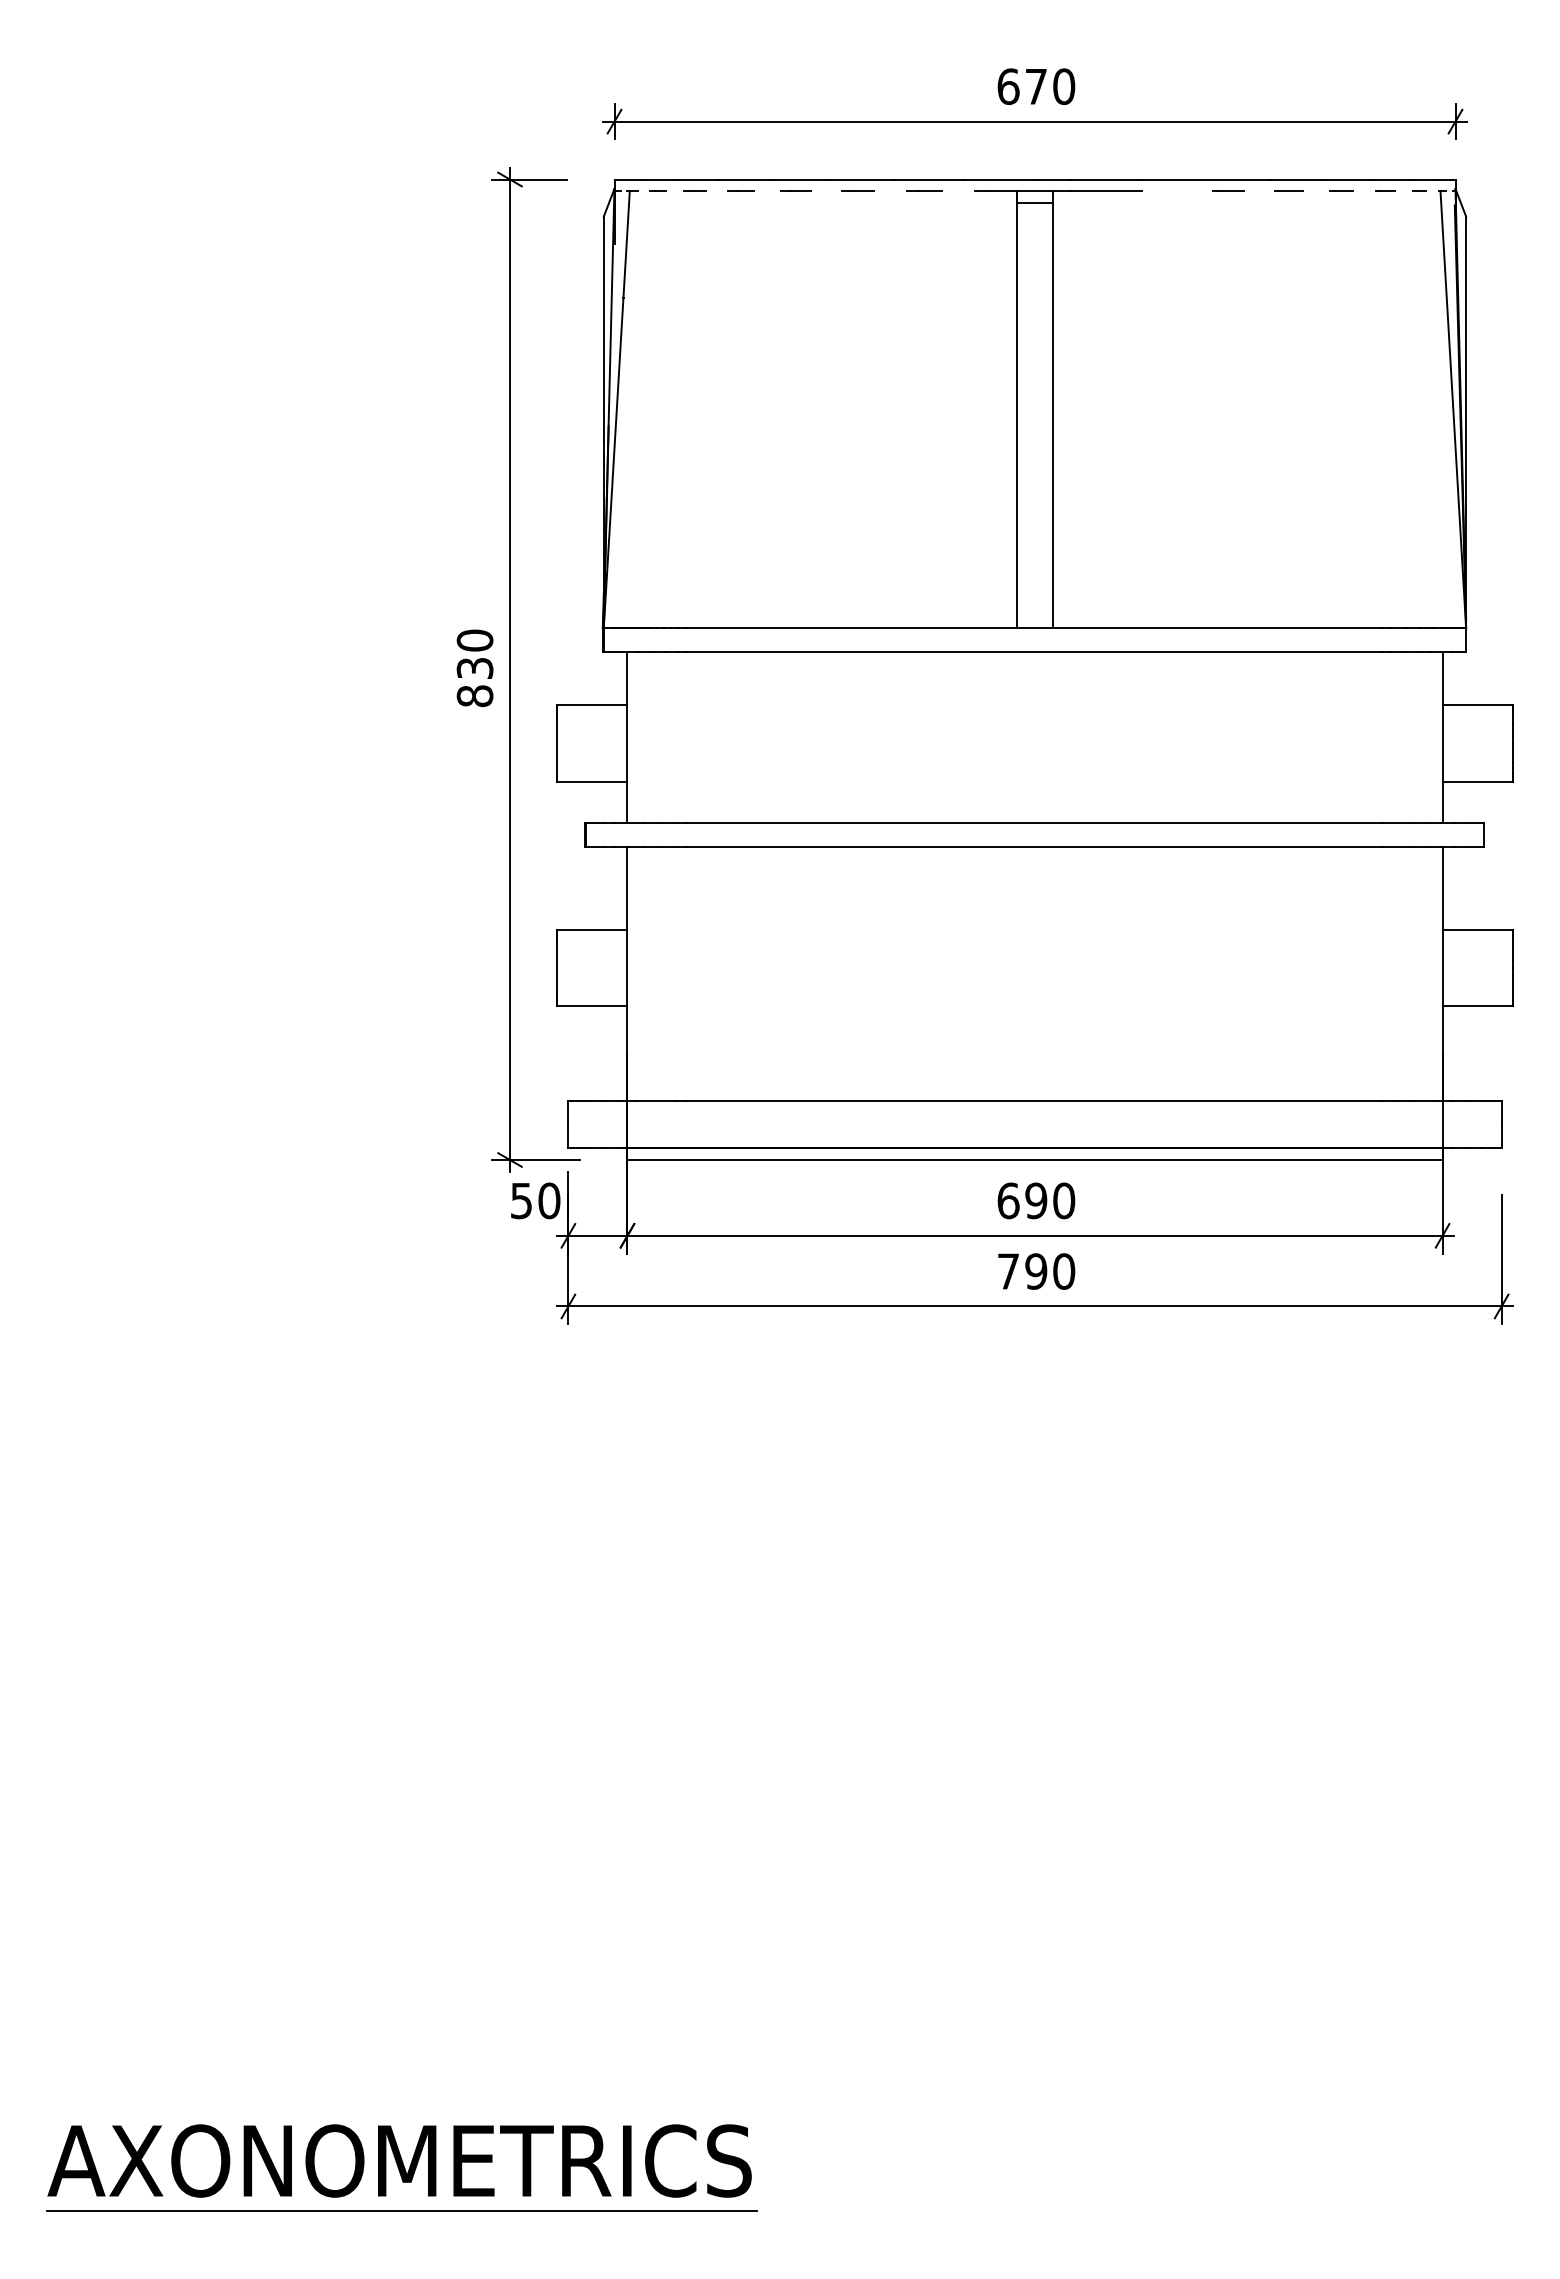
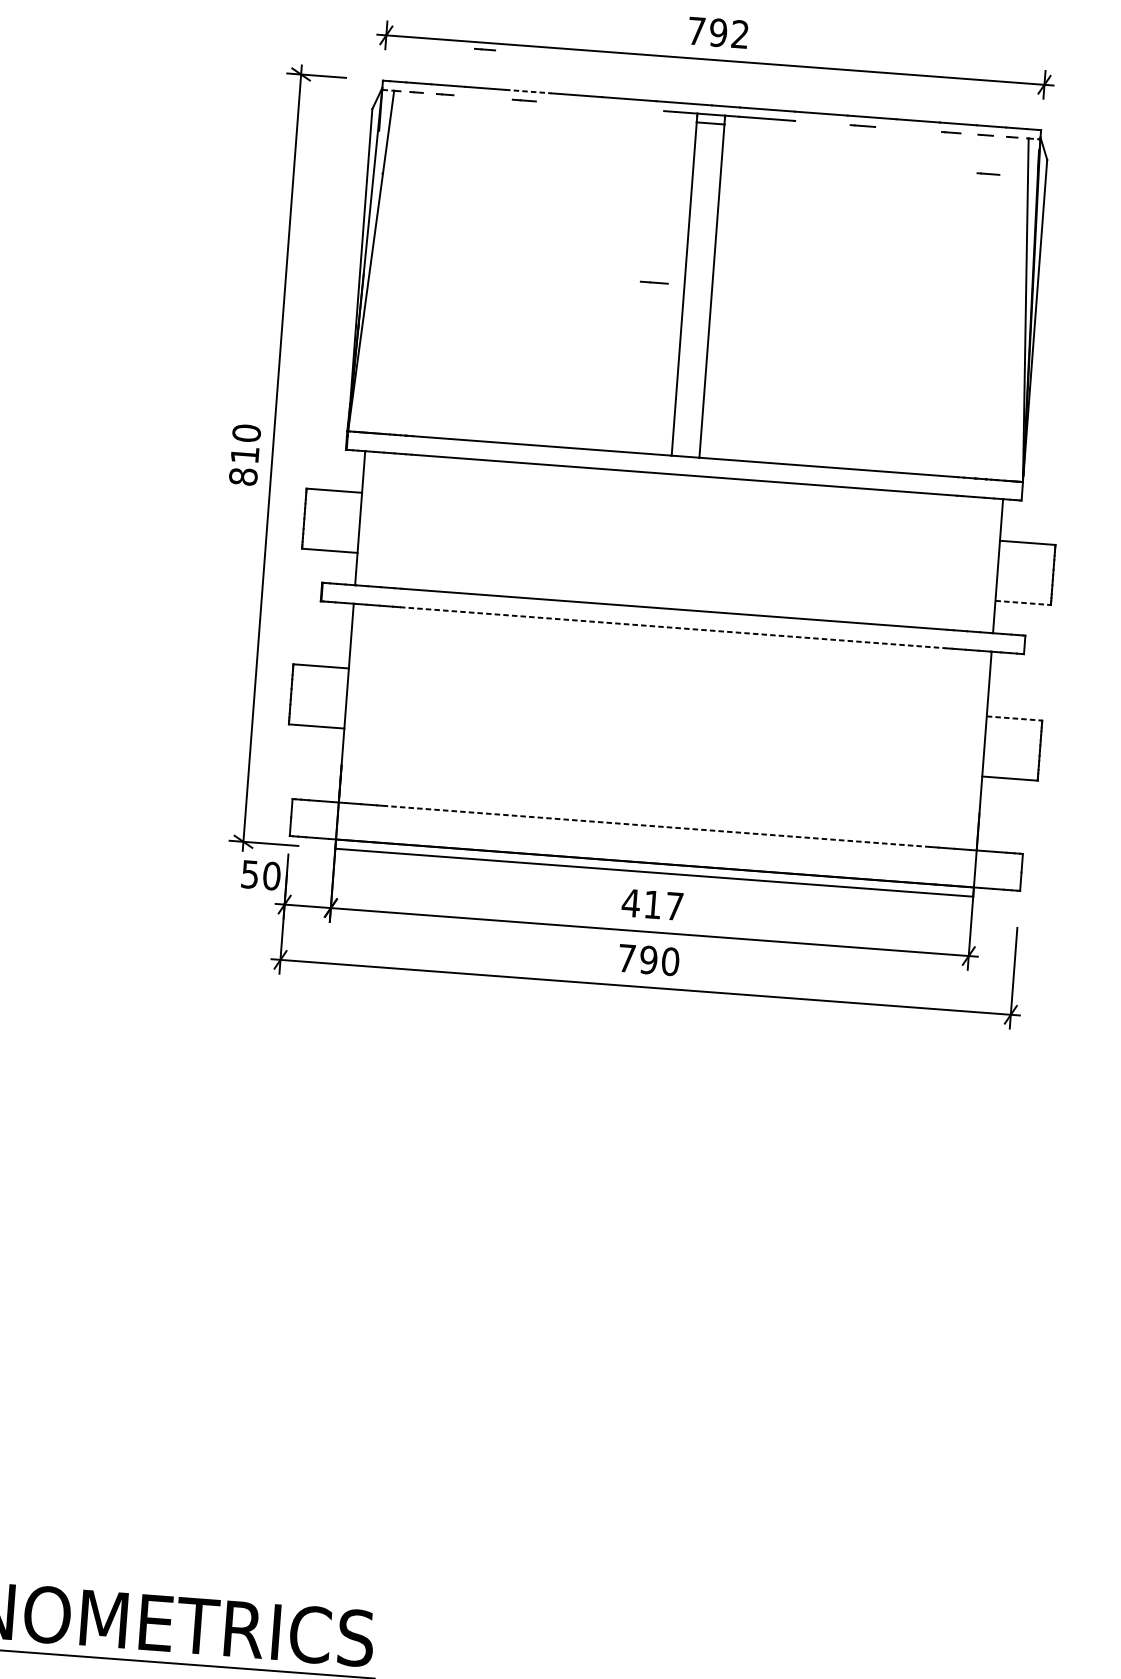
text: (1036, 86) -> (718, 32), 670 -> 792
line: (800, 179) -> (528, 91), solid -> dashed
line: (740, 190) -> (484, 48), moved
line: (857, 190) -> (572, 103), removed
line: (924, 190) -> (654, 282), moved
line: (1288, 190) -> (988, 173), moved
text: (474, 668) -> (244, 455), 830 -> 810
line: (1478, 781) -> (1023, 602), solid -> dashed
line: (1035, 846) -> (673, 627), solid -> dashed
line: (1478, 929) -> (1014, 718), solid -> dashed
line: (1034, 1100) -> (657, 826), solid -> dashed
text: (1035, 1200) -> (652, 904), 690 -> 417

